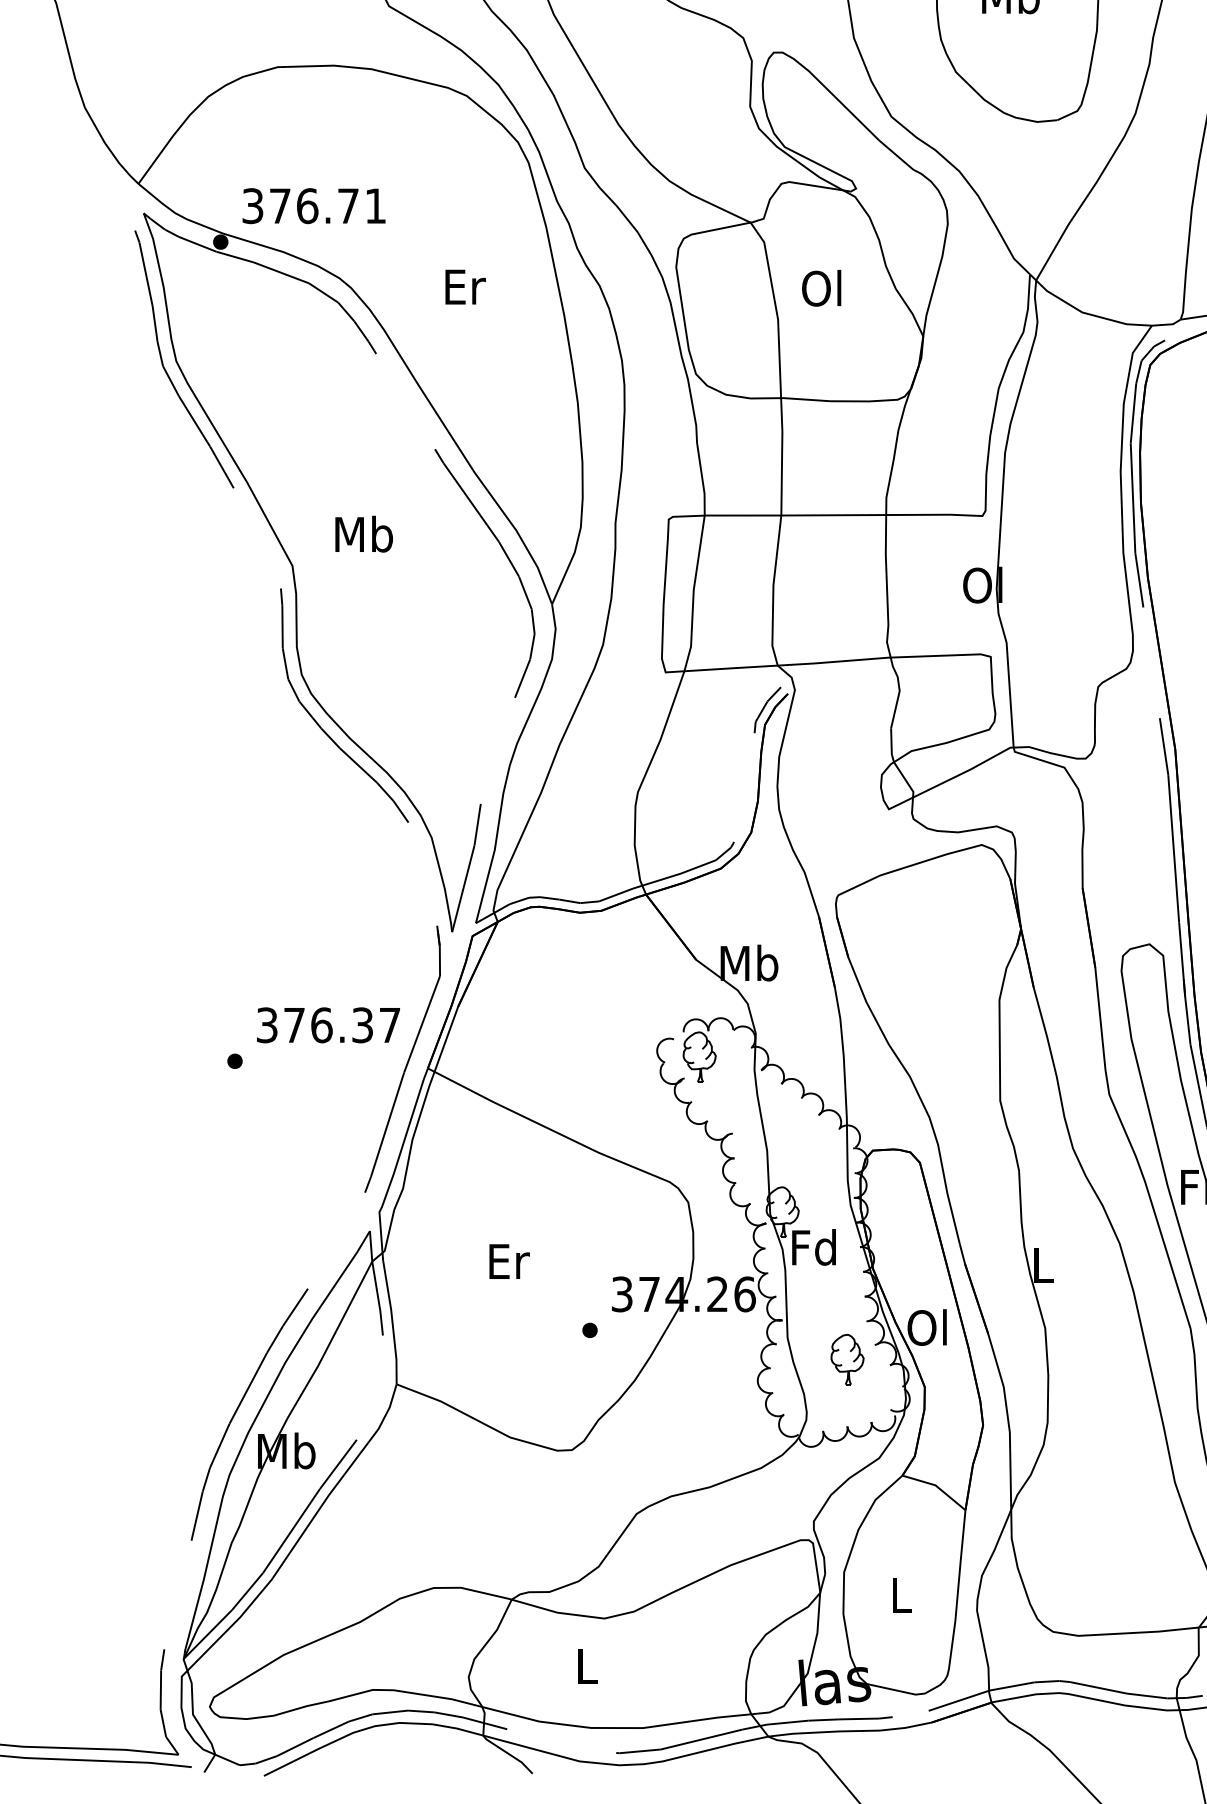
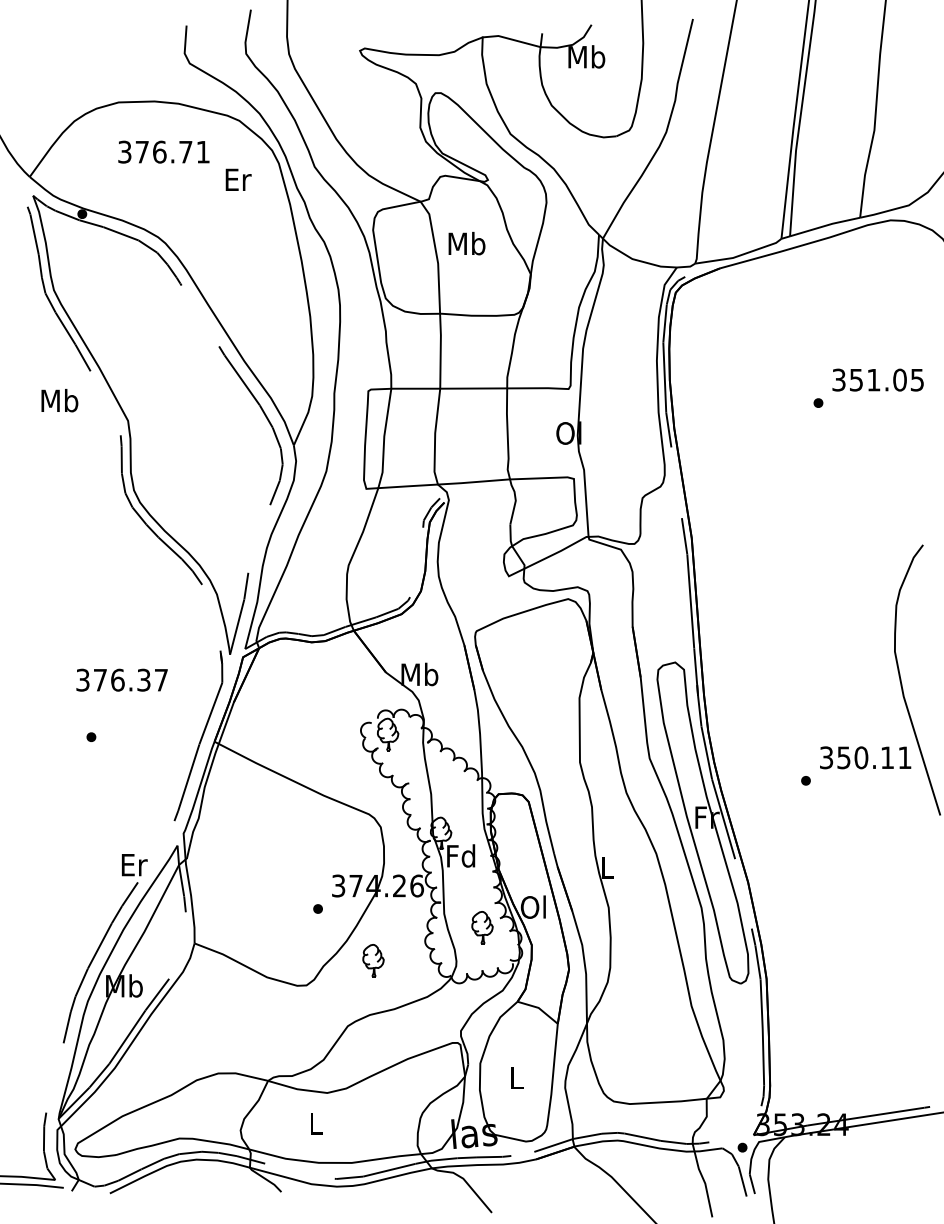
text: (313, 205) -> (163, 151), moved
text: (465, 286) -> (238, 179), moved
text: (822, 288) -> (466, 243), Ol -> Mb
text: (363, 533) -> (59, 400), moved
text: (327, 1024) -> (121, 679), moved
text: (509, 1262) -> (134, 865), moved
part: (676, 1411) -> (373, 960), added

